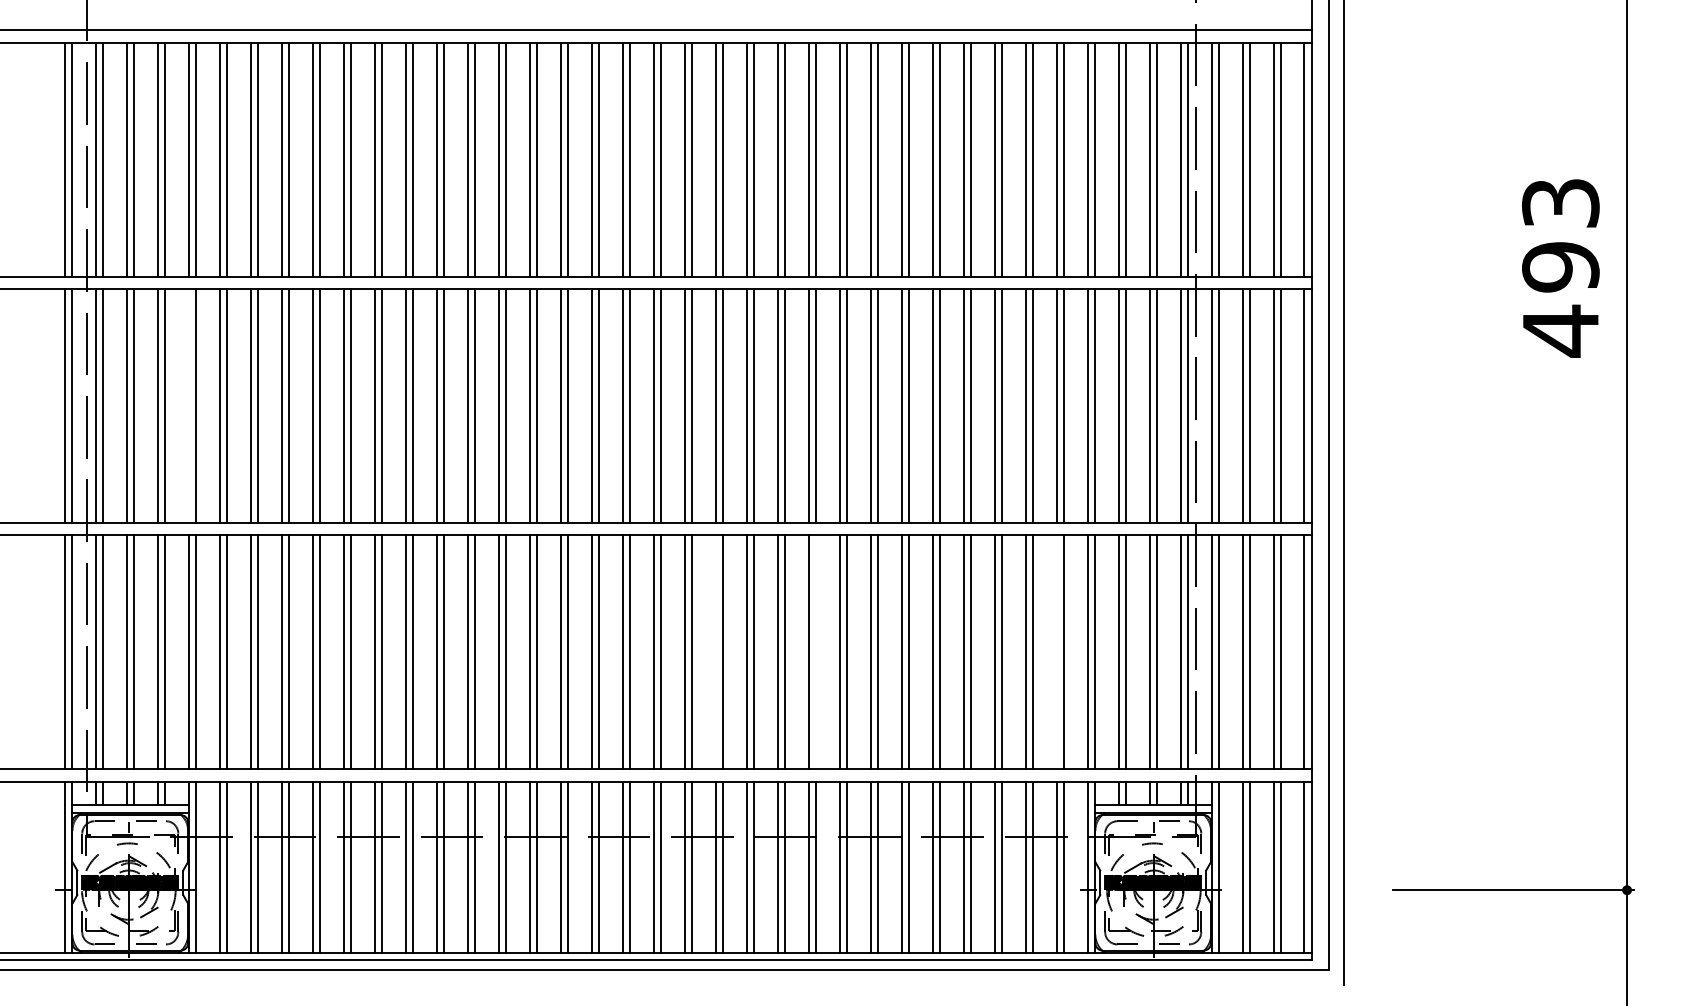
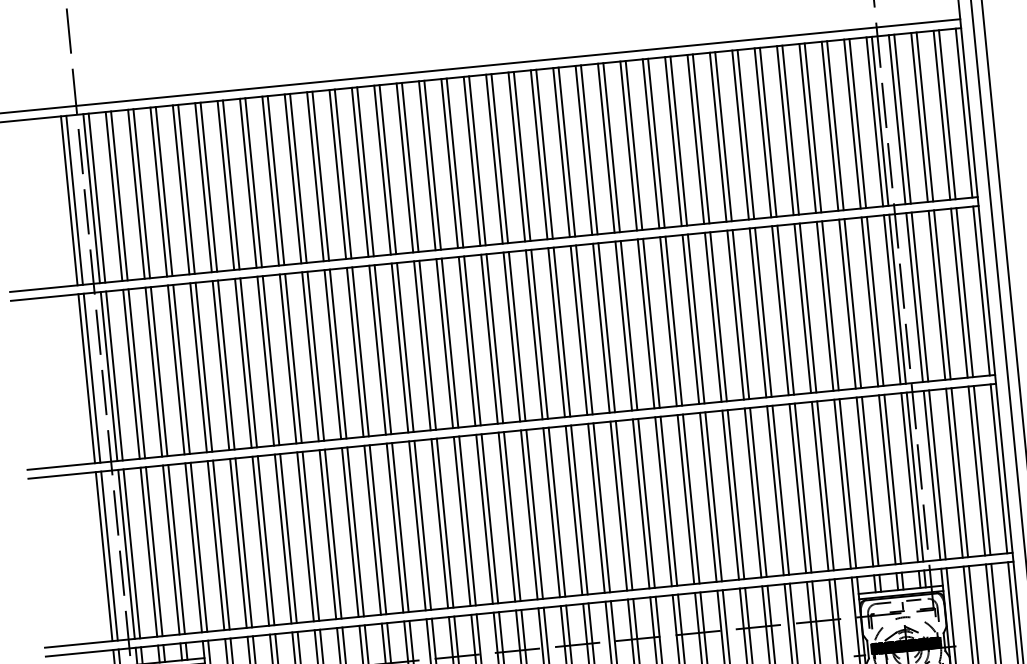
line: (188, 405) -> (176, 369), added
line: (715, 652) -> (574, 510), added
line: (815, 652) -> (646, 503), added
line: (1056, 652) -> (820, 486), added

